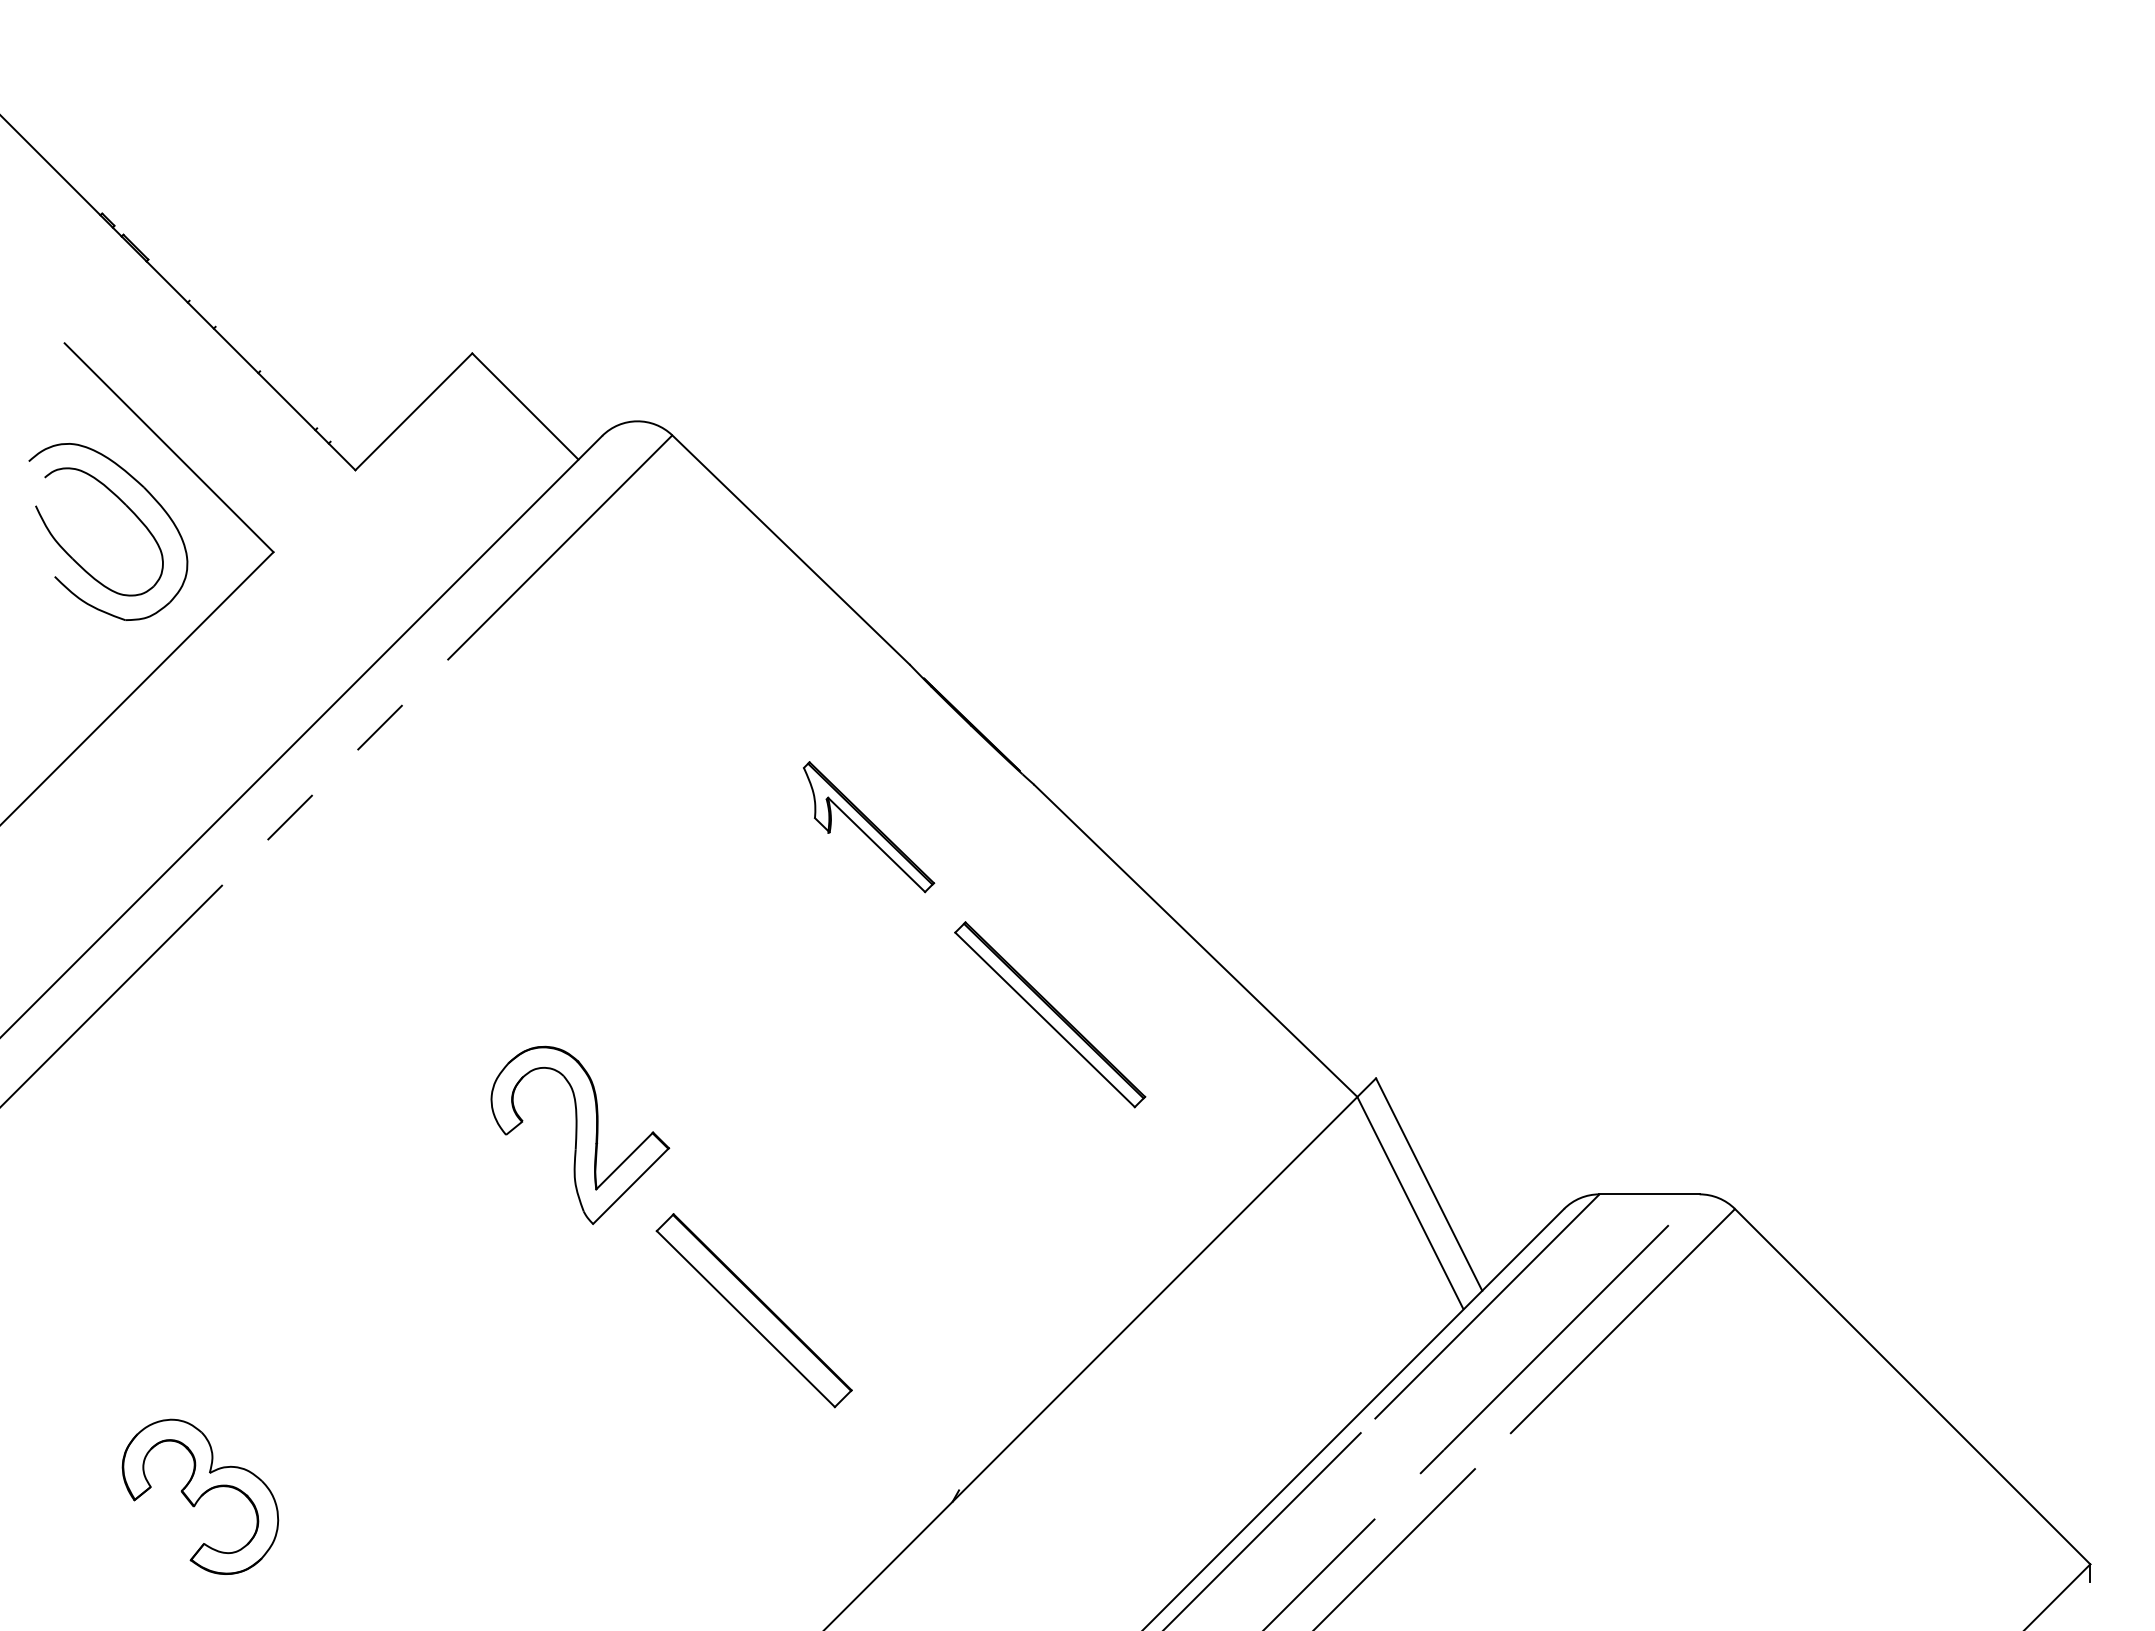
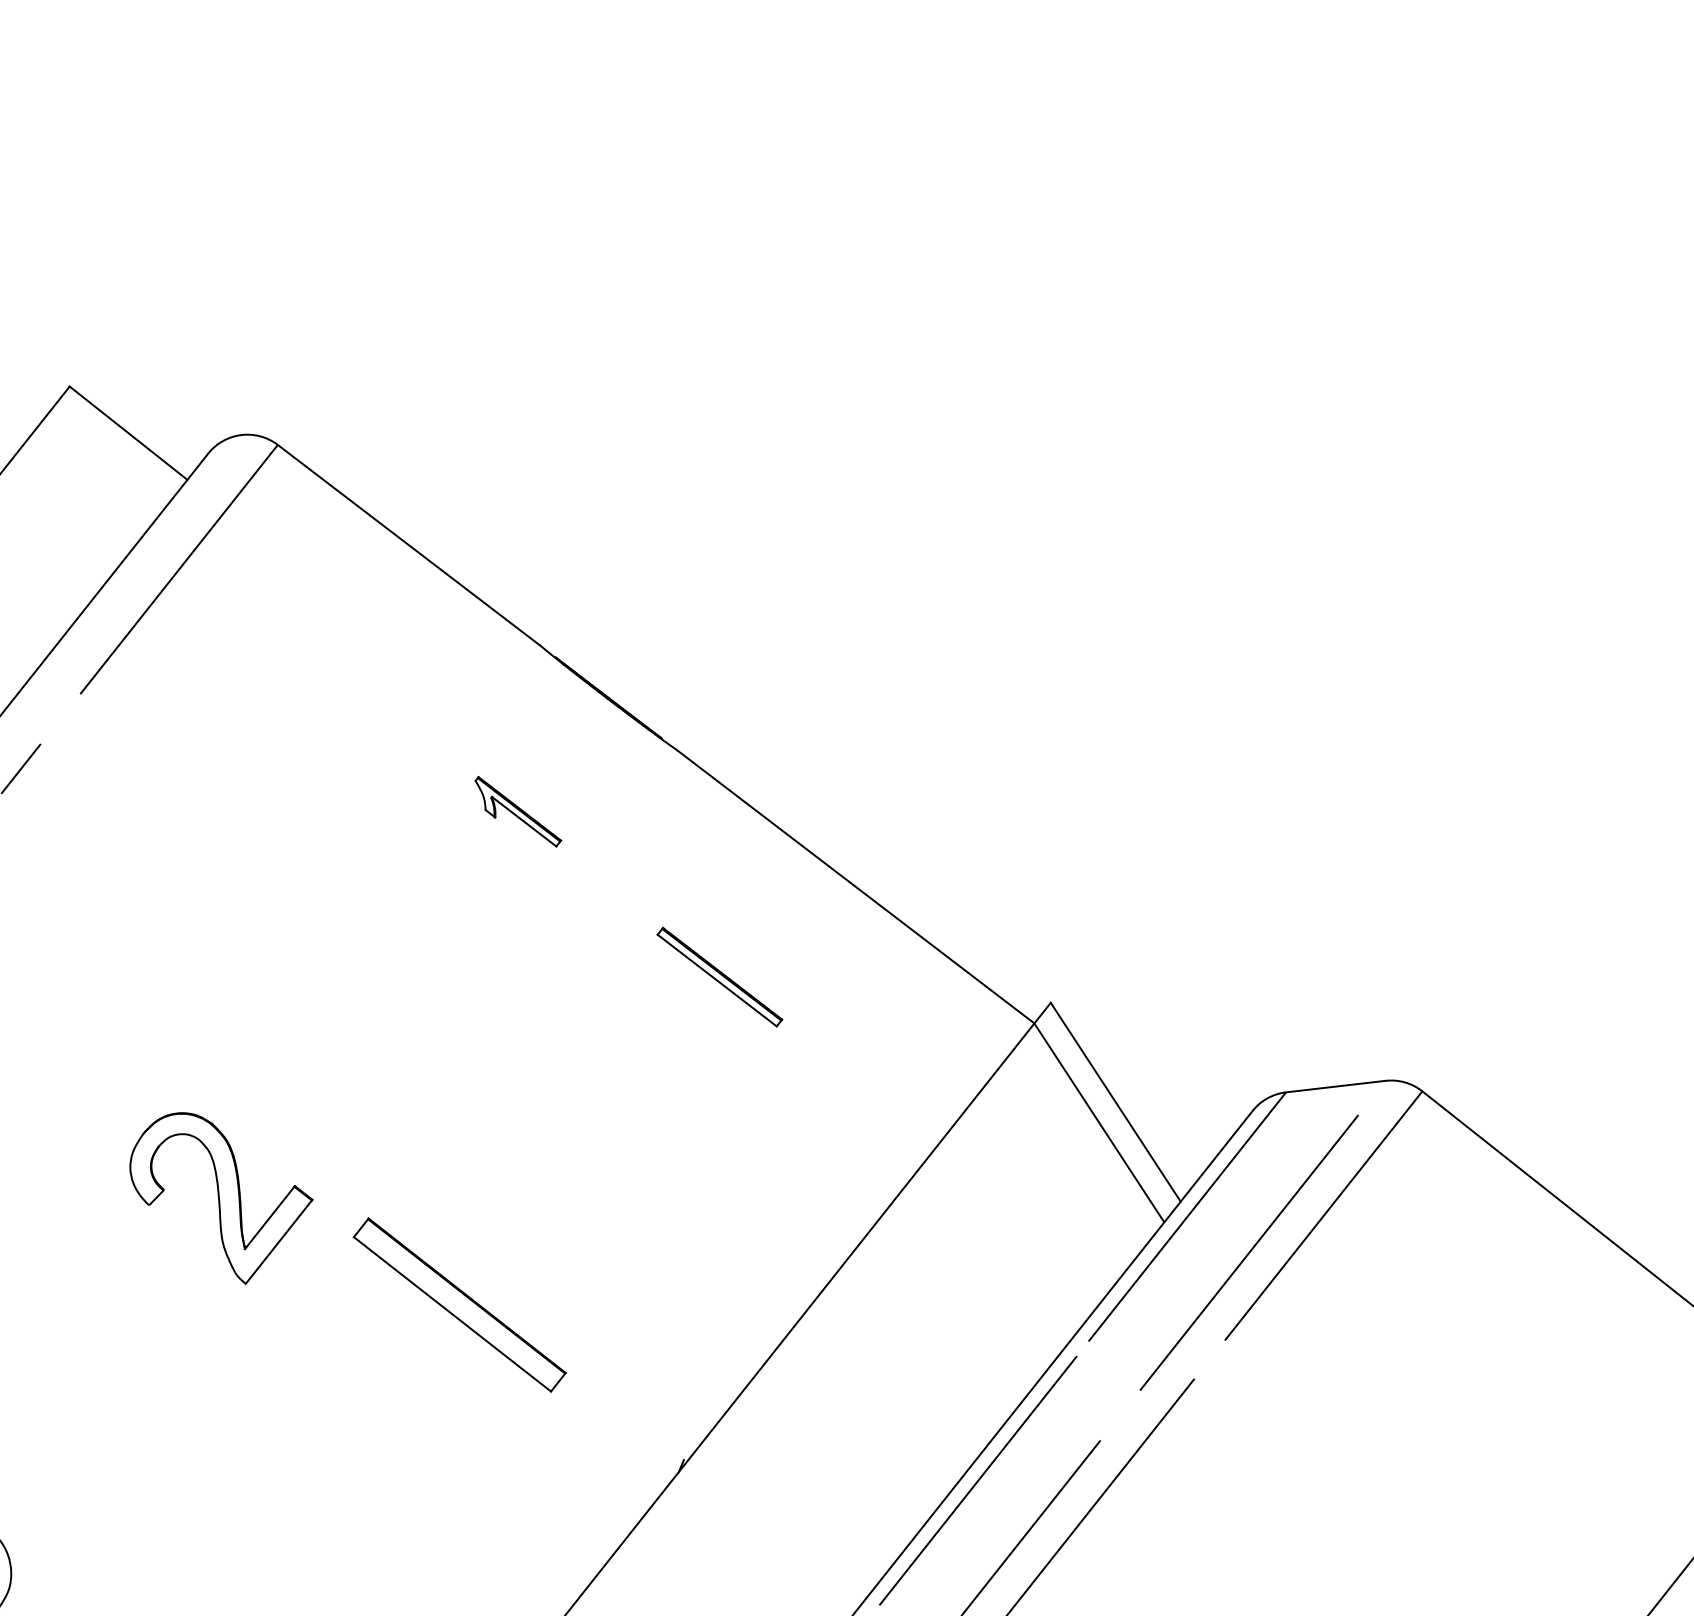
part: (869, 827) -> (518, 811), size x0.6
part: (1050, 1014) -> (720, 976), size x0.6
part: (580, 1134) -> (222, 1196), moved

